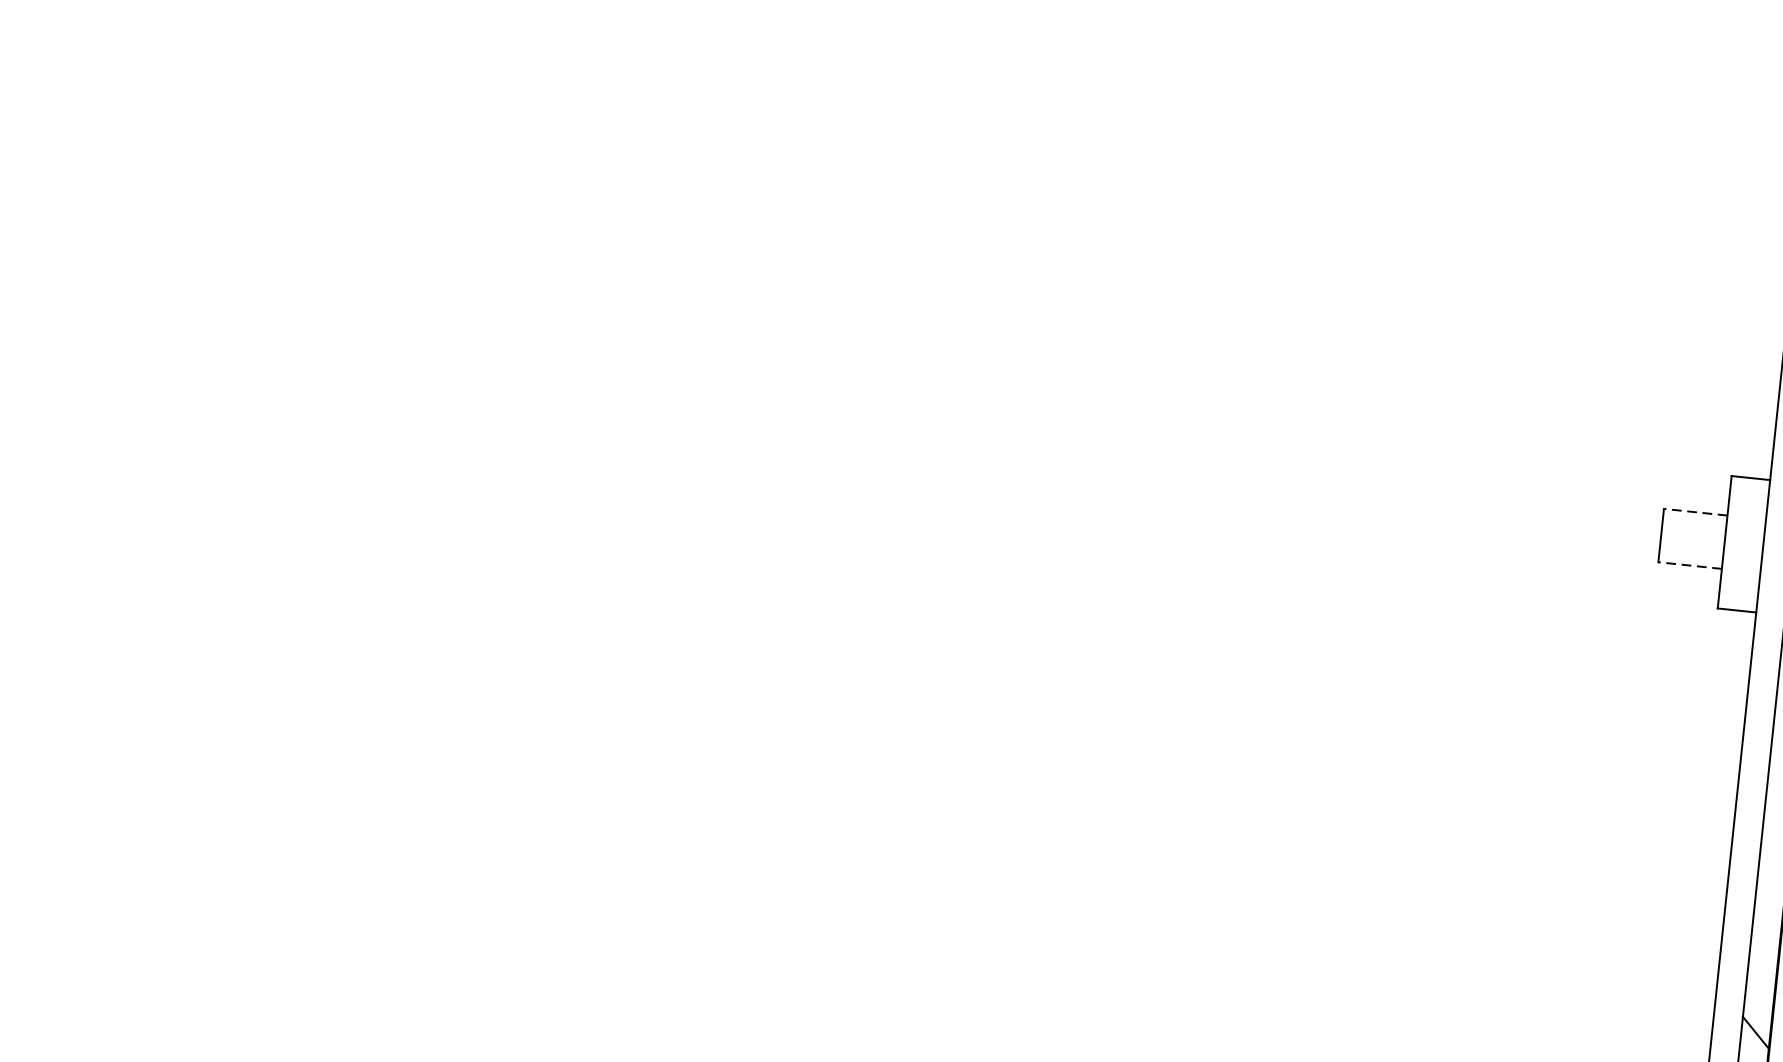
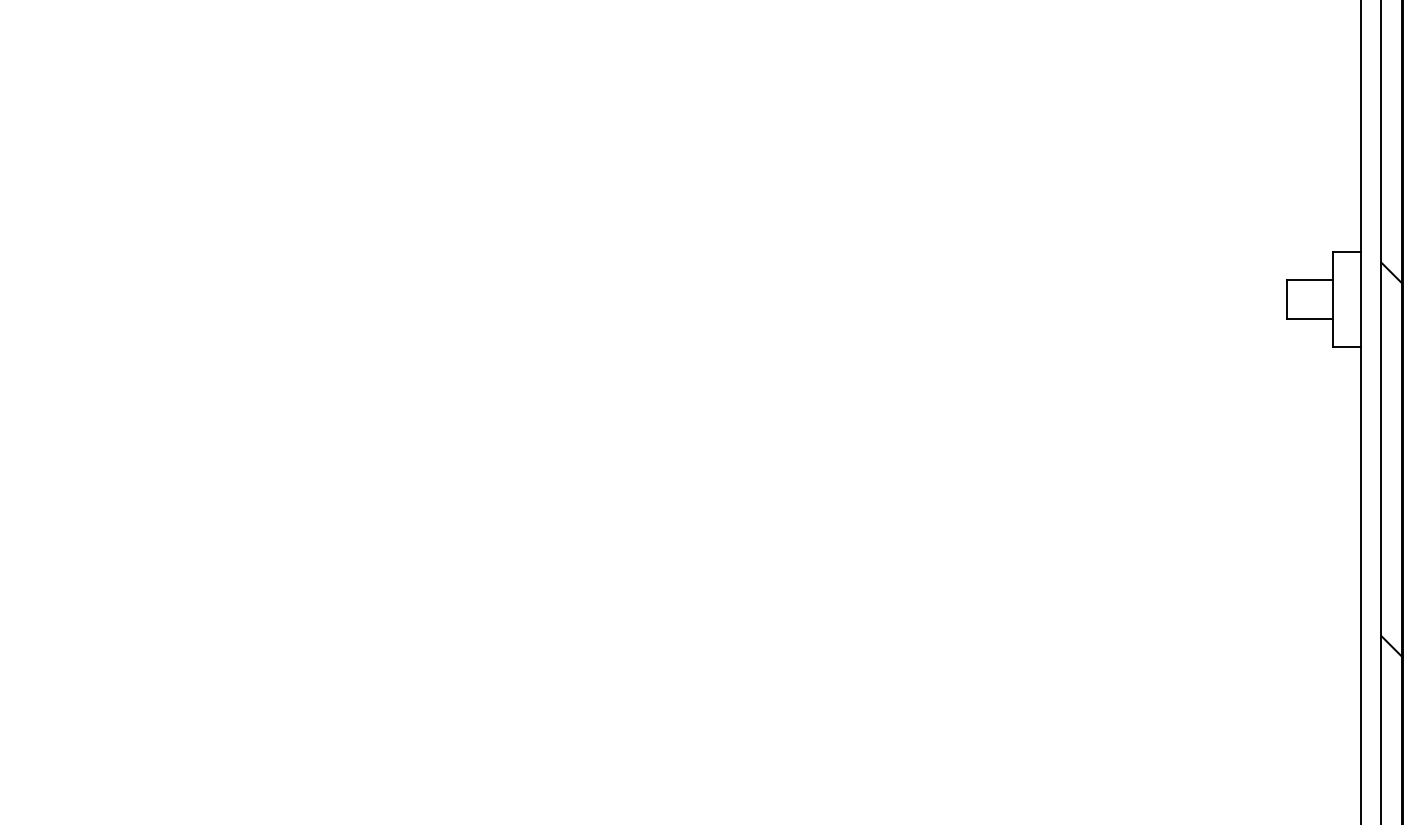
line: (1696, 512) -> (1310, 280), dashed -> solid
line: (1690, 565) -> (1310, 318), dashed -> solid

